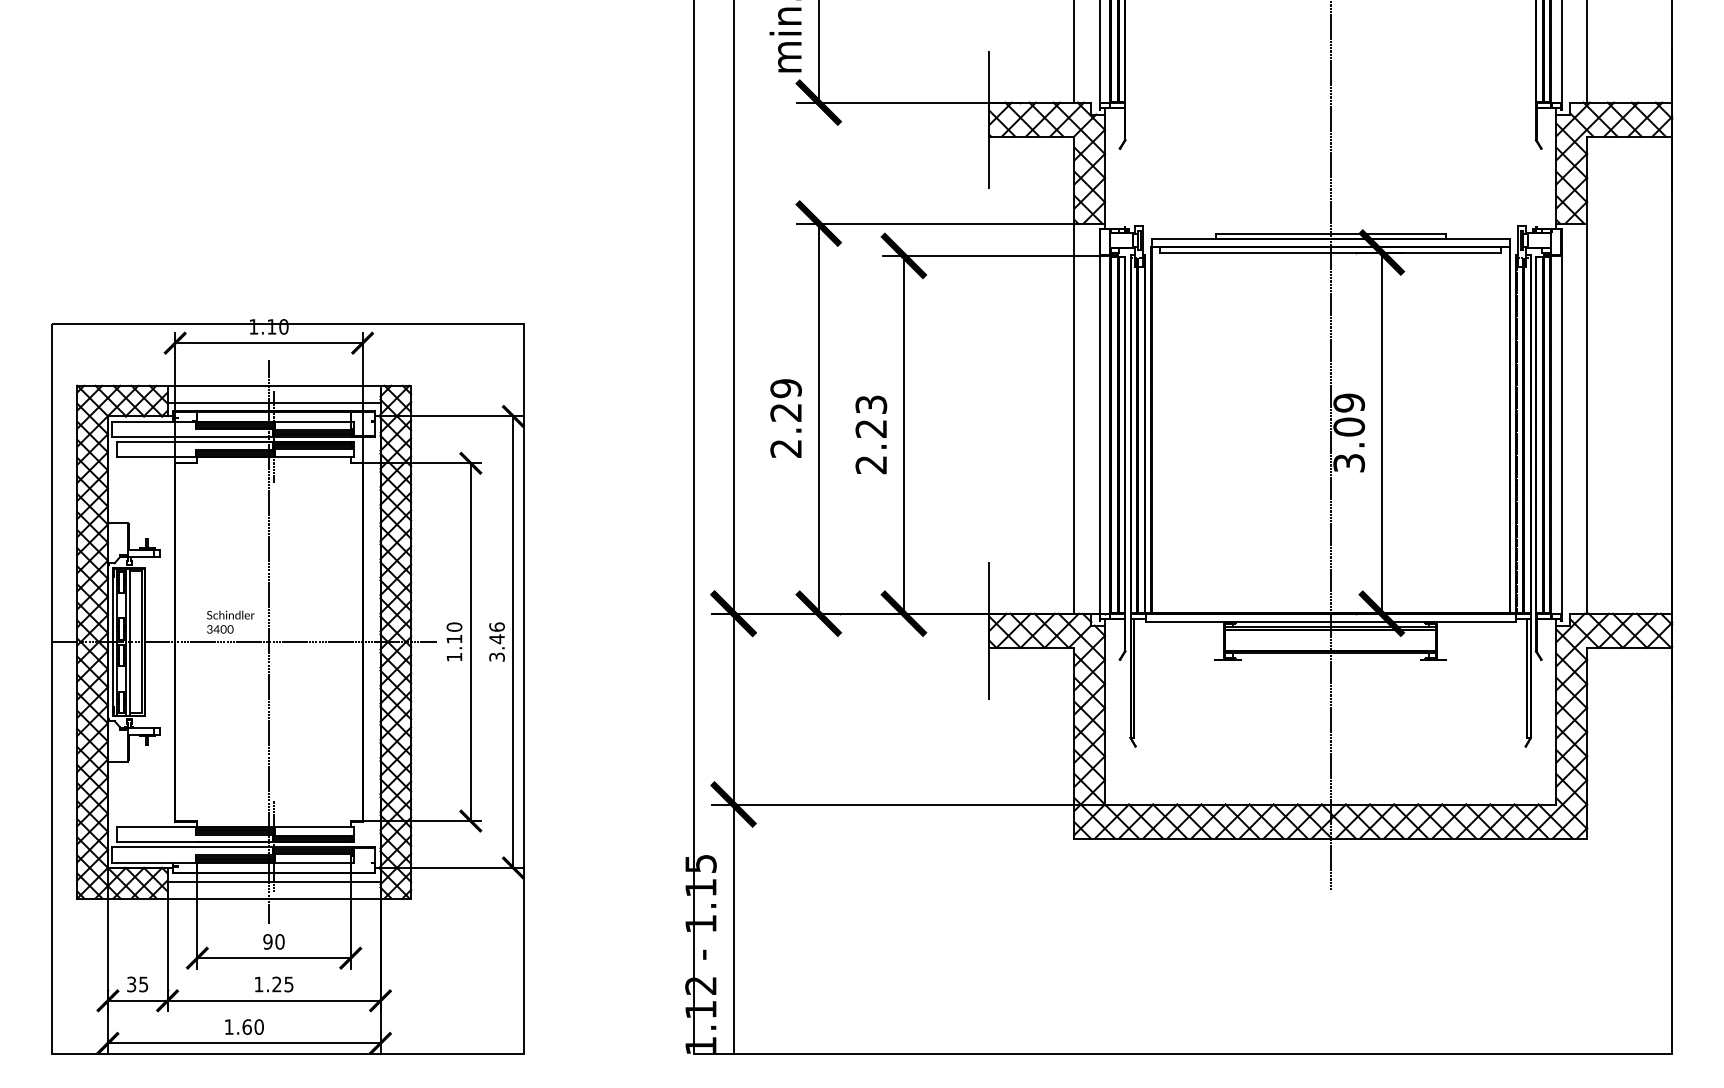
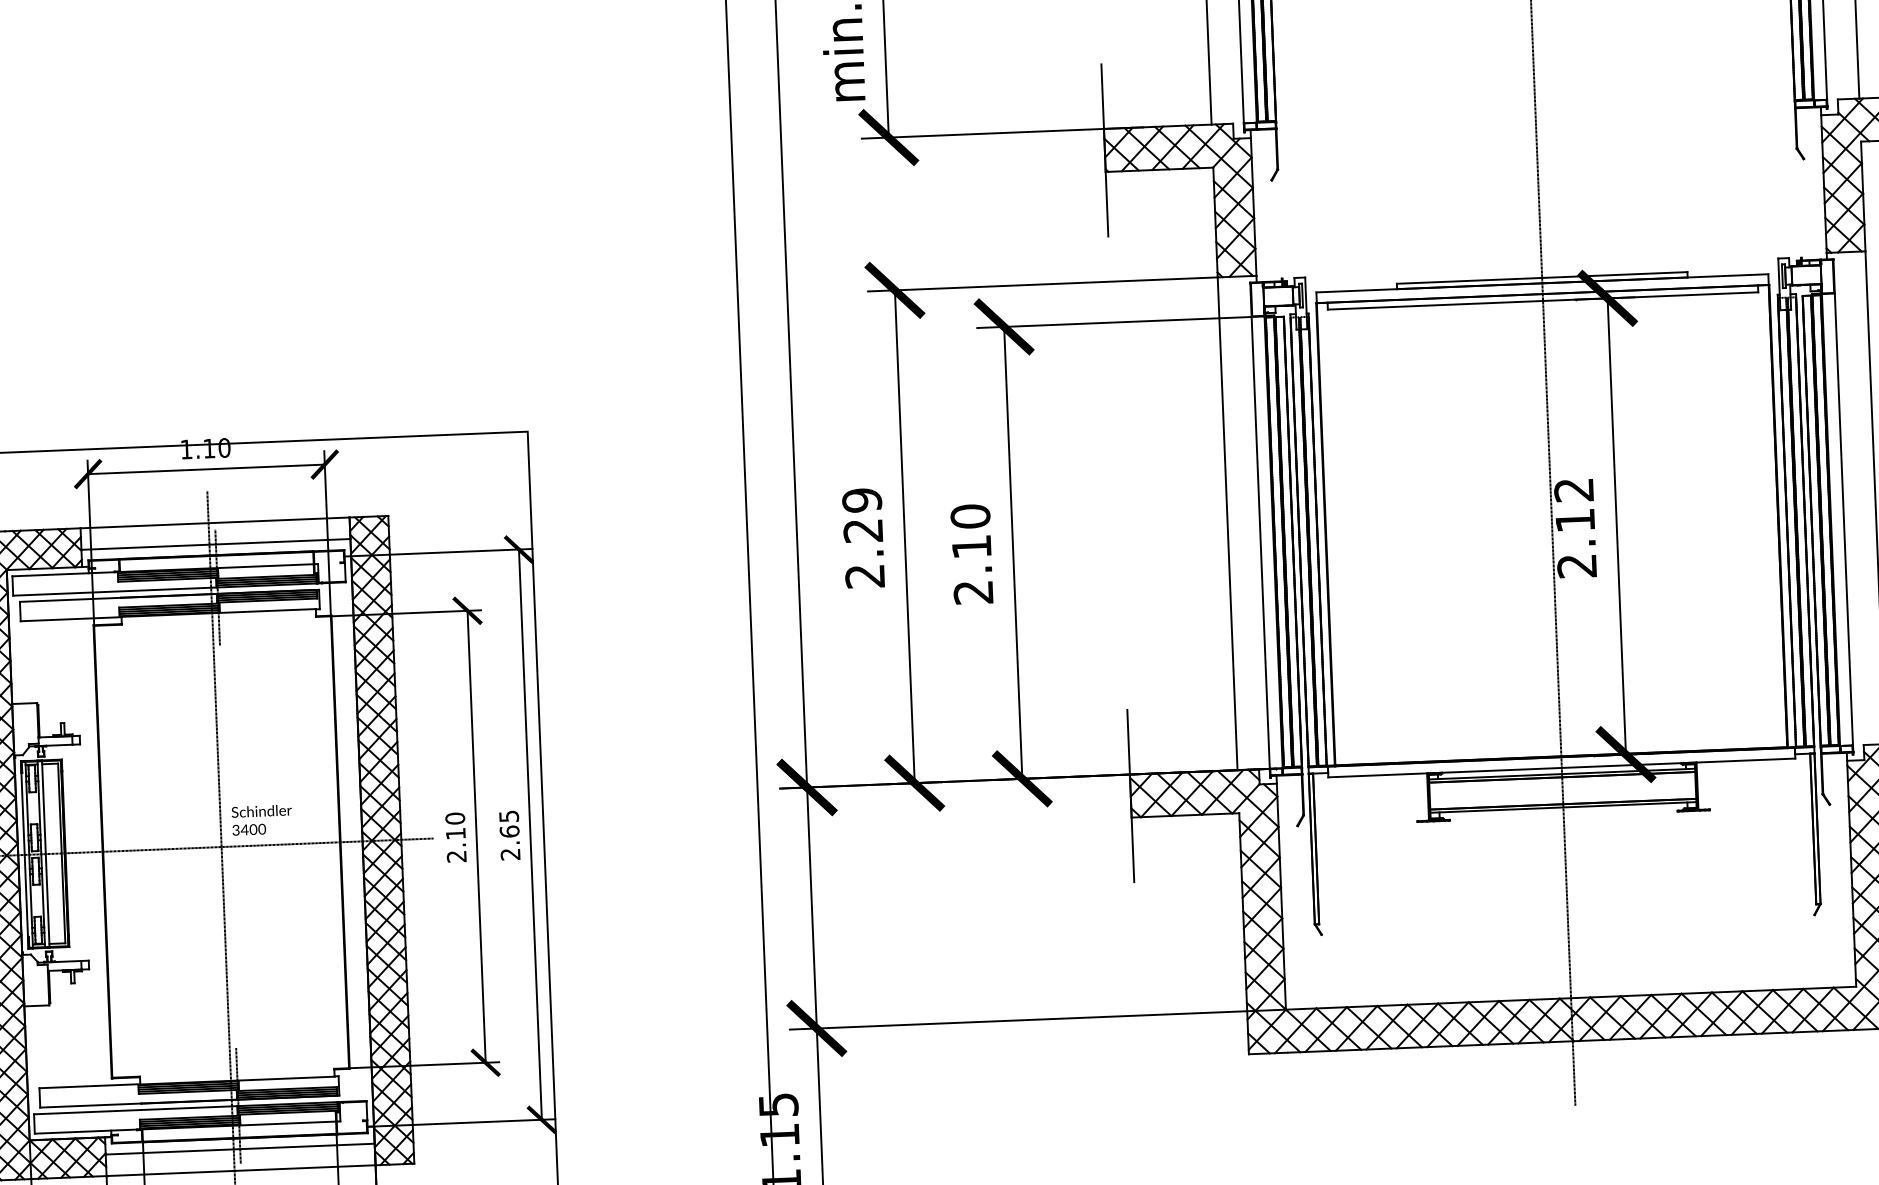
text: (871, 416) -> (971, 531), 2.23 -> 2.10
text: (1349, 432) -> (1575, 527), 3.09 -> 2.12
text: (230, 621) -> (261, 819), moved
text: (496, 641) -> (509, 834), 3.46 -> 2.65
text: (454, 657) -> (456, 856), 1.10 -> 2.10

